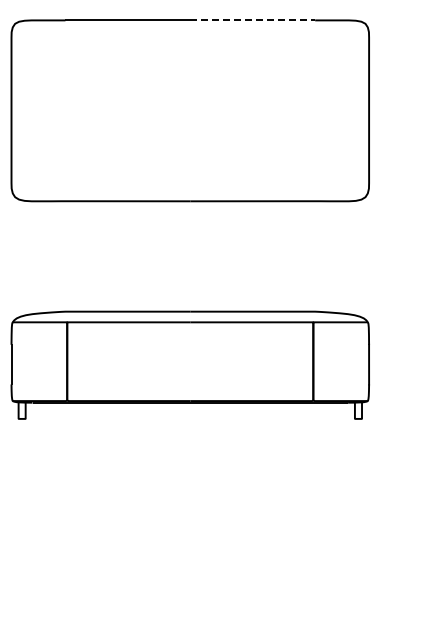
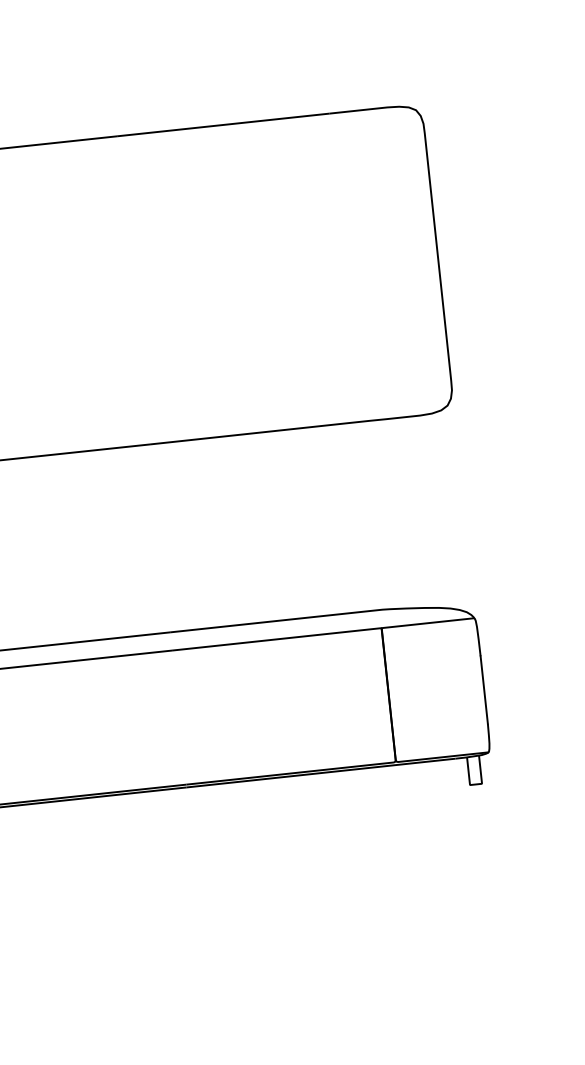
line: (253, 20) -> (224, 124), dashed -> solid

